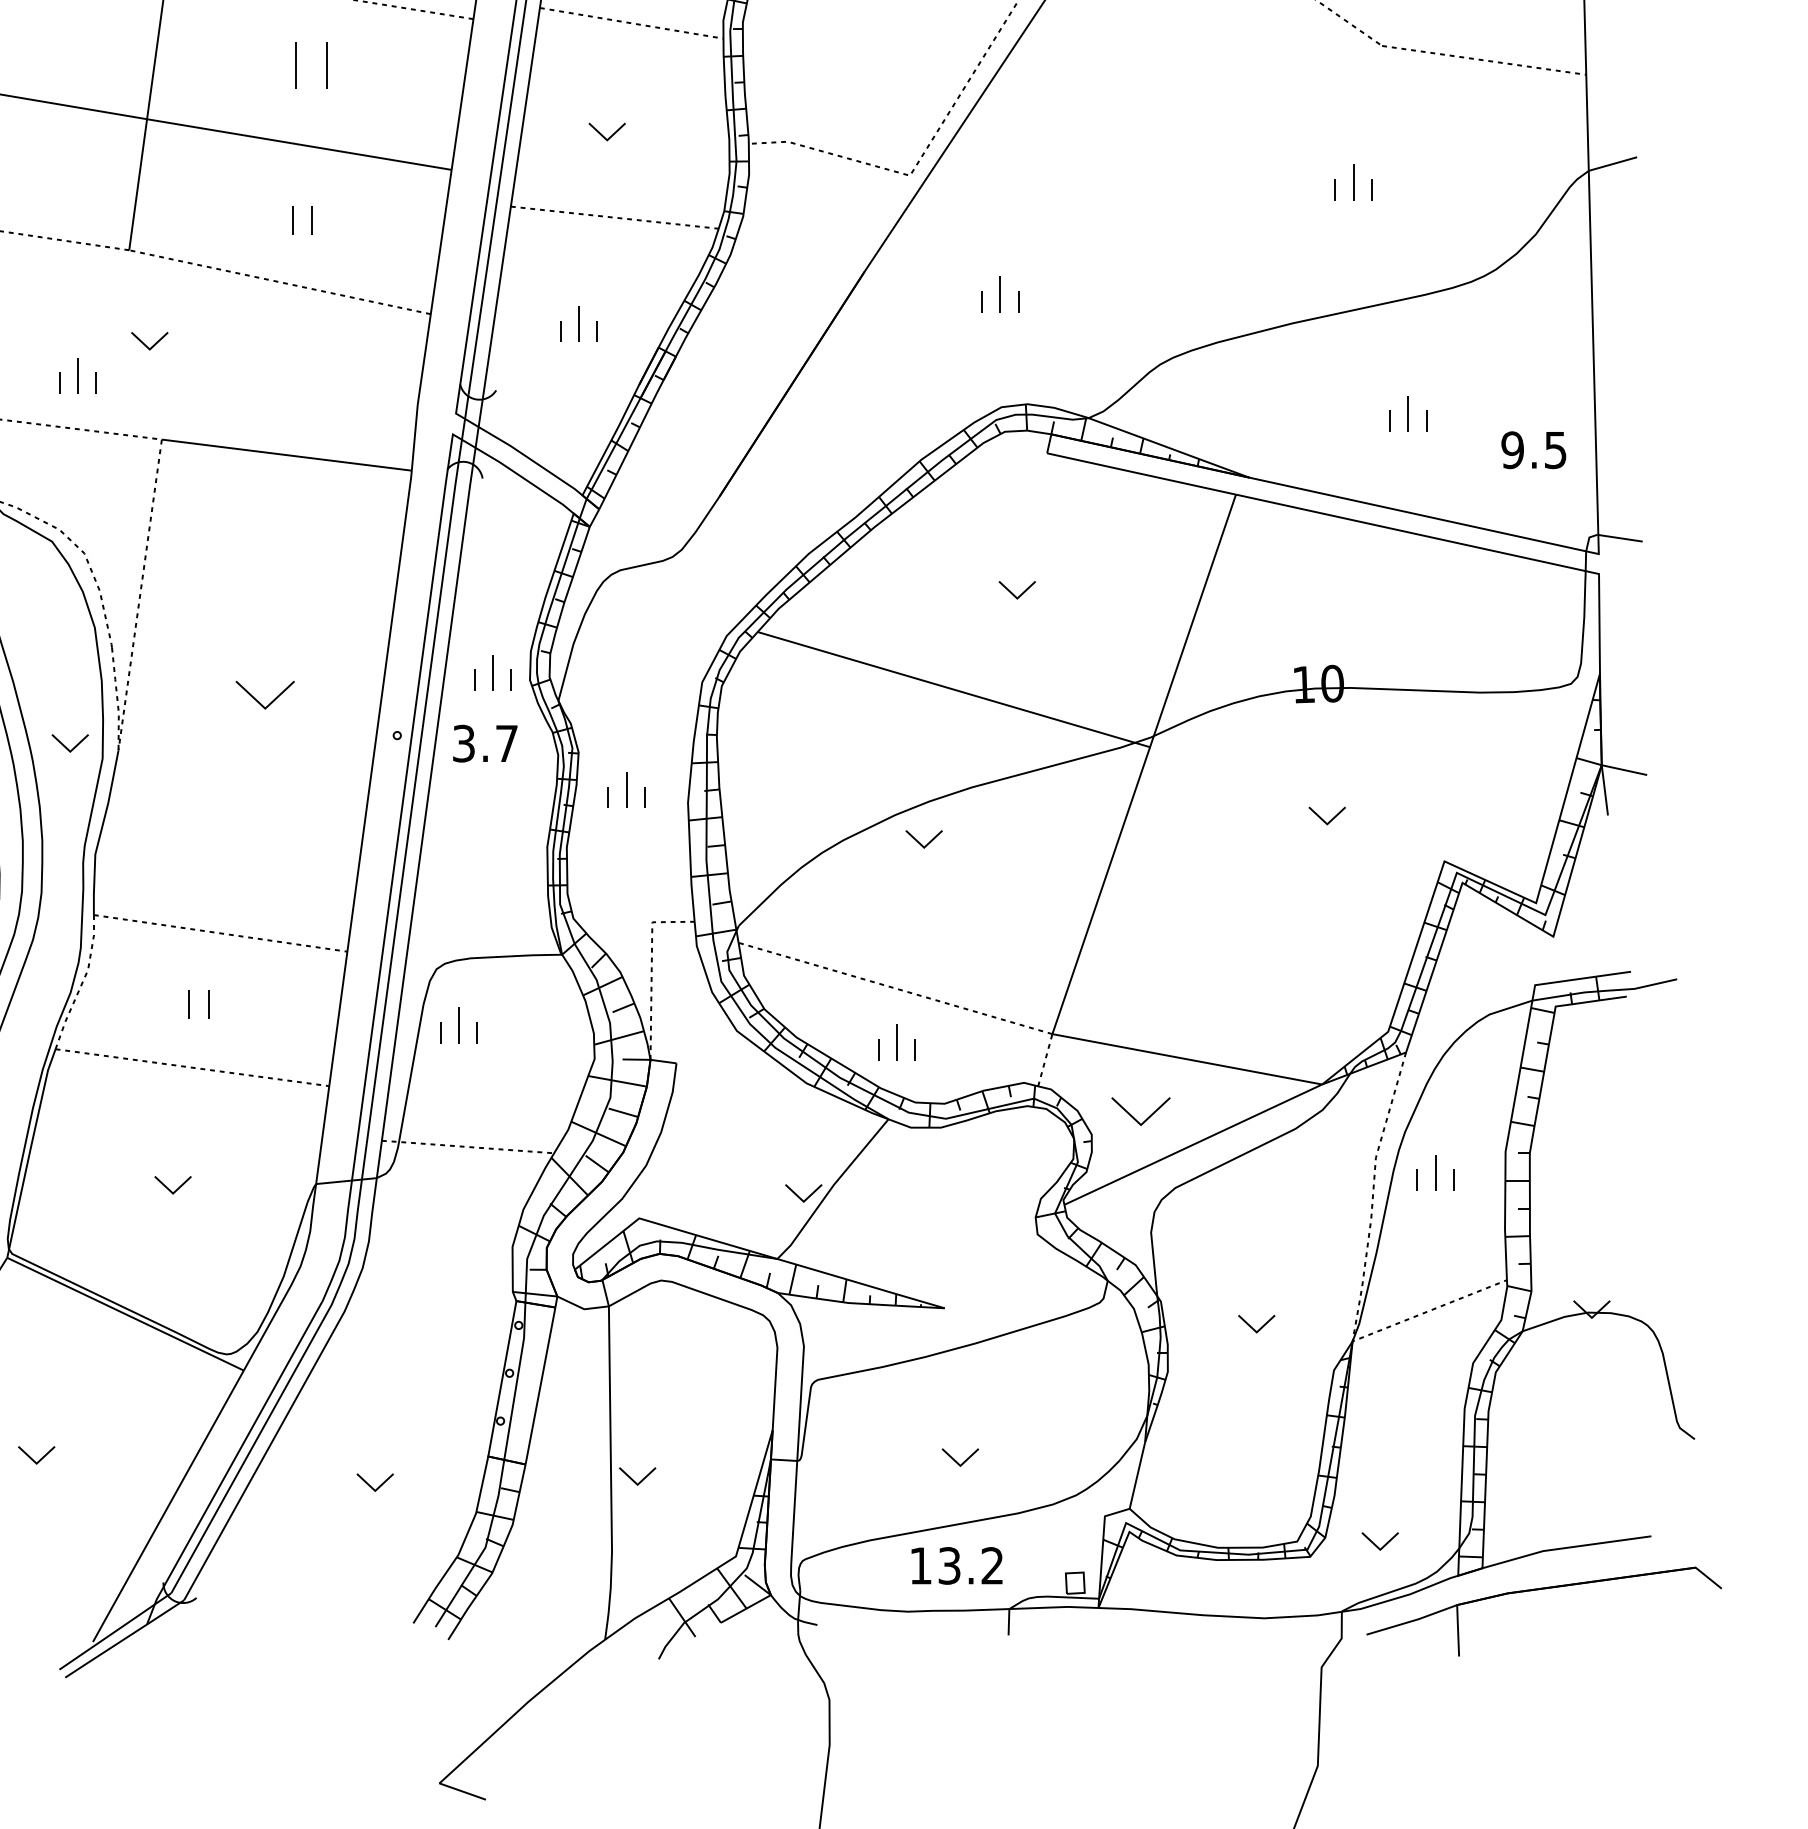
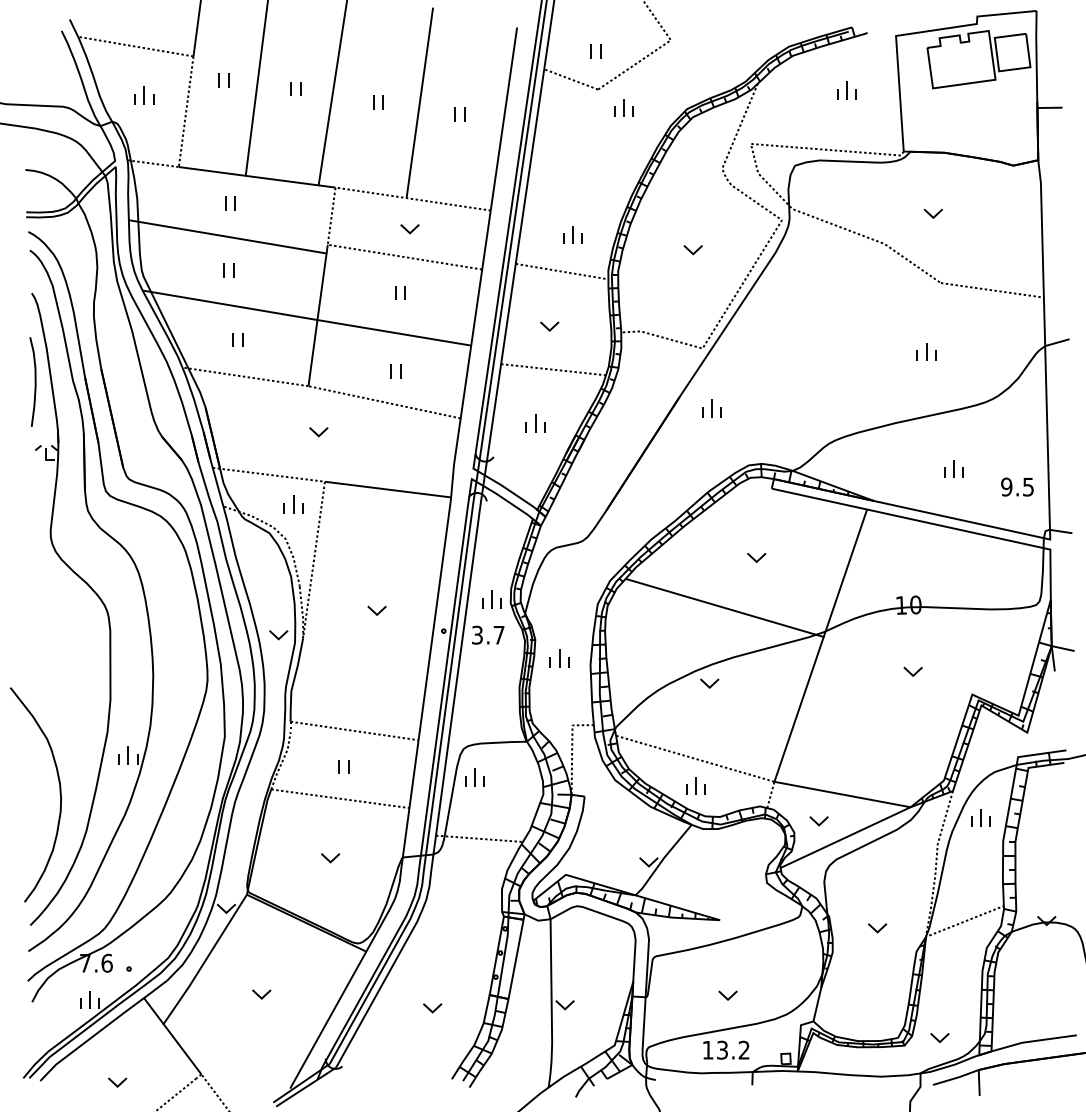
part: (311, 64) -> (400, 292), size x0.62
part: (999, 294) -> (711, 408), moved
part: (77, 375) -> (293, 504), moved
part: (263, 694) -> (376, 610), size x0.62
part: (1139, 1112) -> (818, 821), size x0.62
part: (1434, 1172) -> (980, 817), moved

